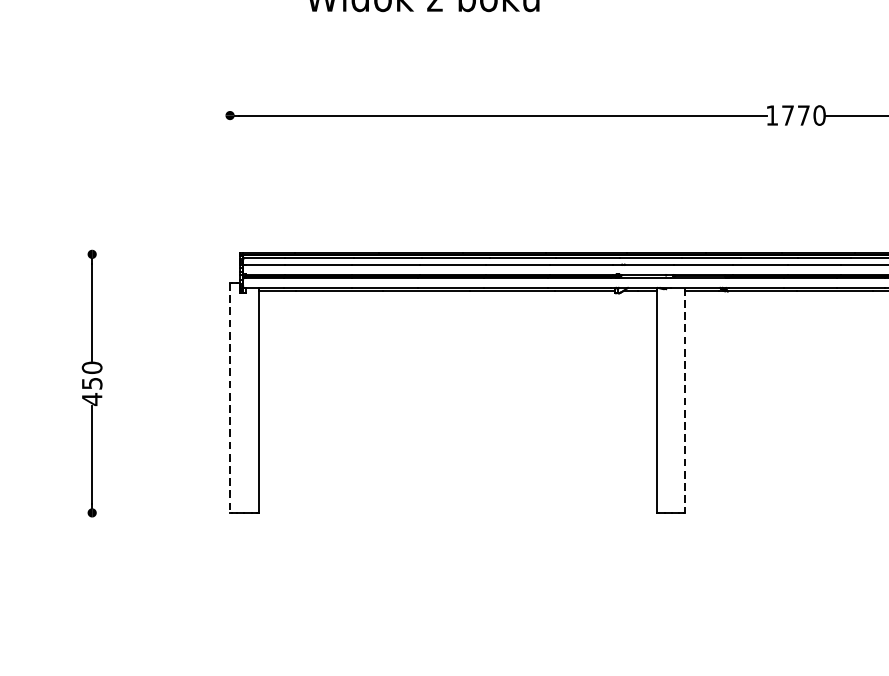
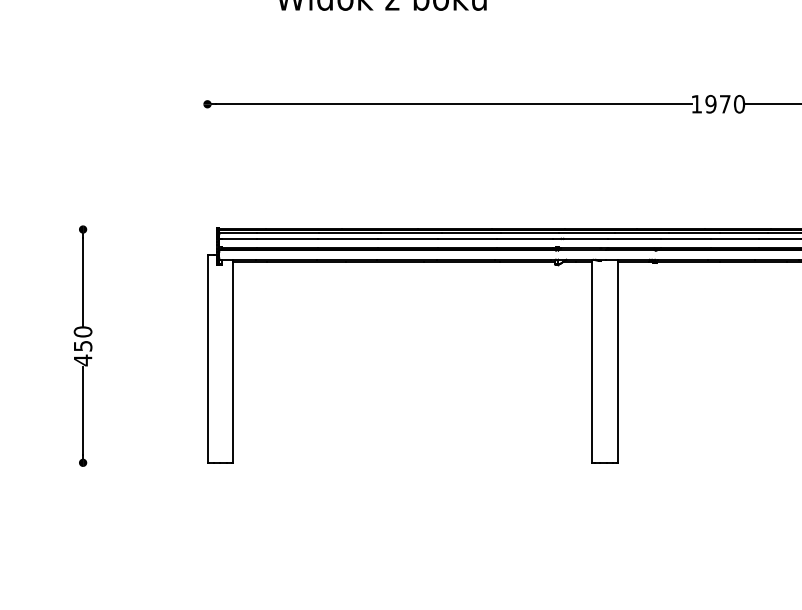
text: (787, 115) -> (710, 104), 1770 -> 1970
line: (230, 398) -> (207, 359), dashed -> solid
line: (685, 400) -> (618, 361), dashed -> solid

